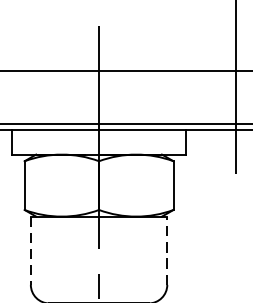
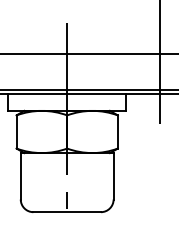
line: (167, 249) -> (113, 175), dashed -> solid
line: (30, 251) -> (20, 176), dashed -> solid

